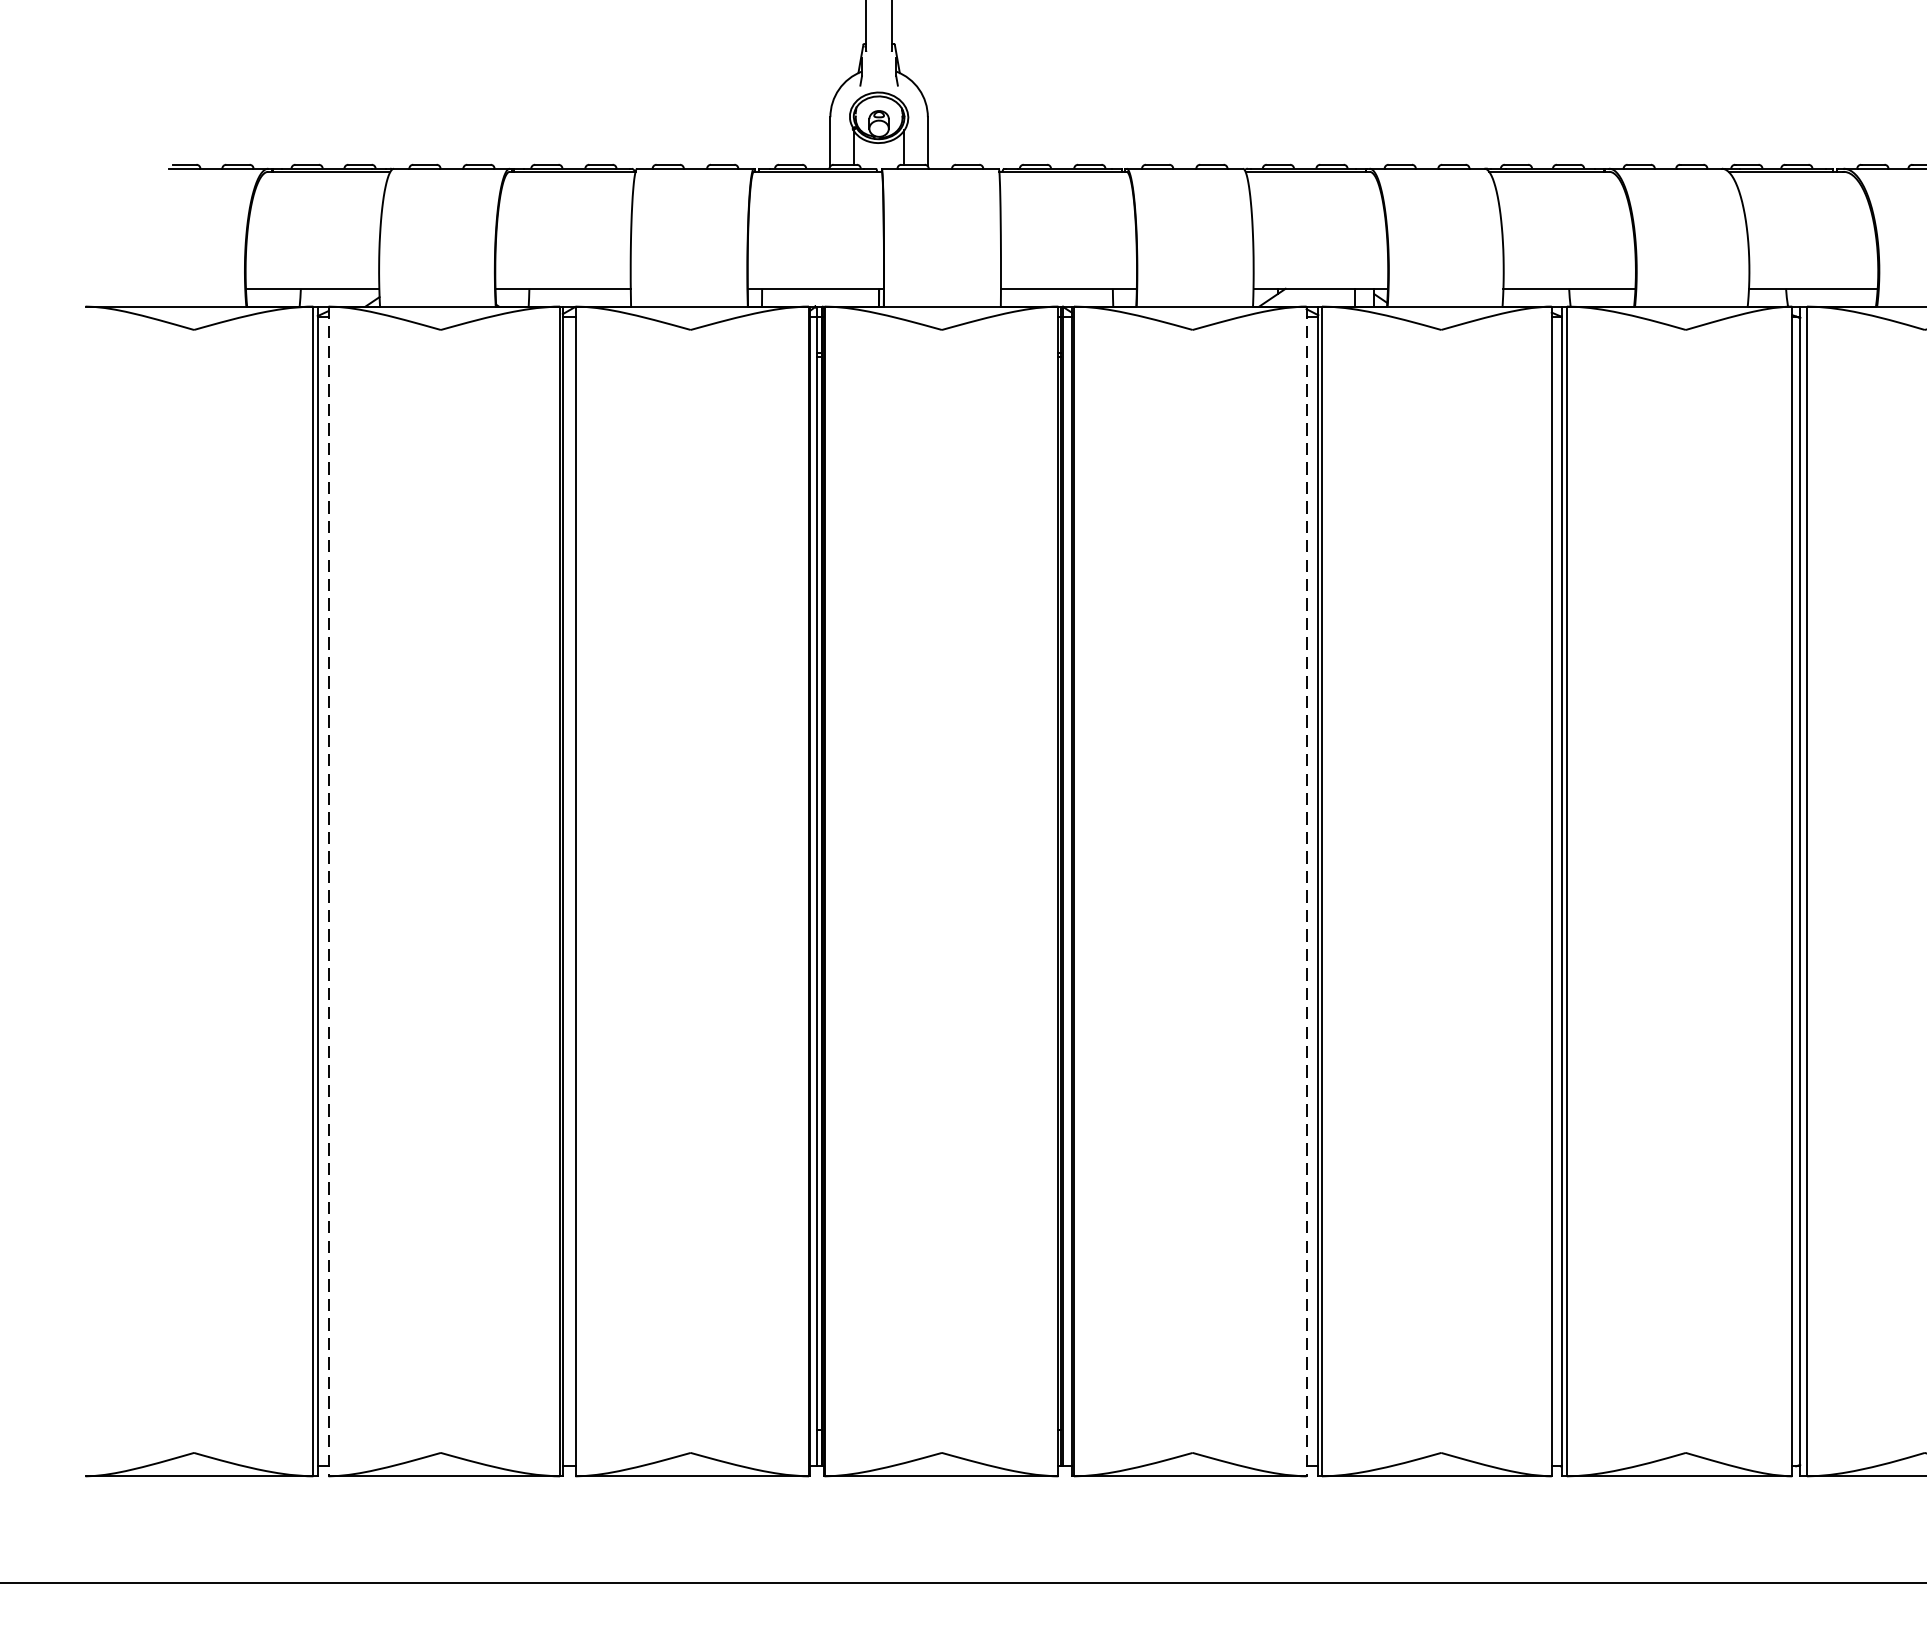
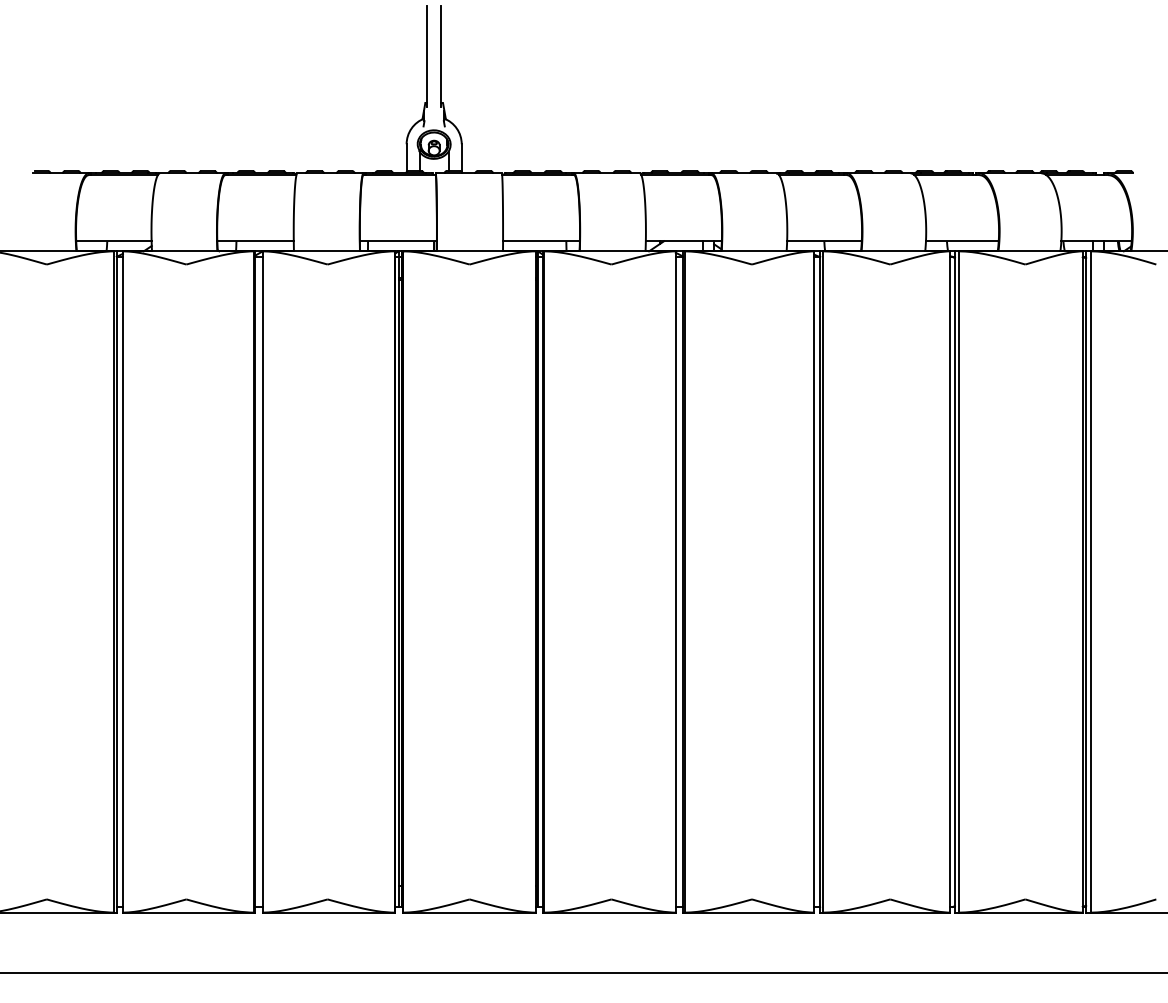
line: (327, 892) -> (122, 582), dashed -> solid
line: (1305, 892) -> (675, 582), dashed -> solid

